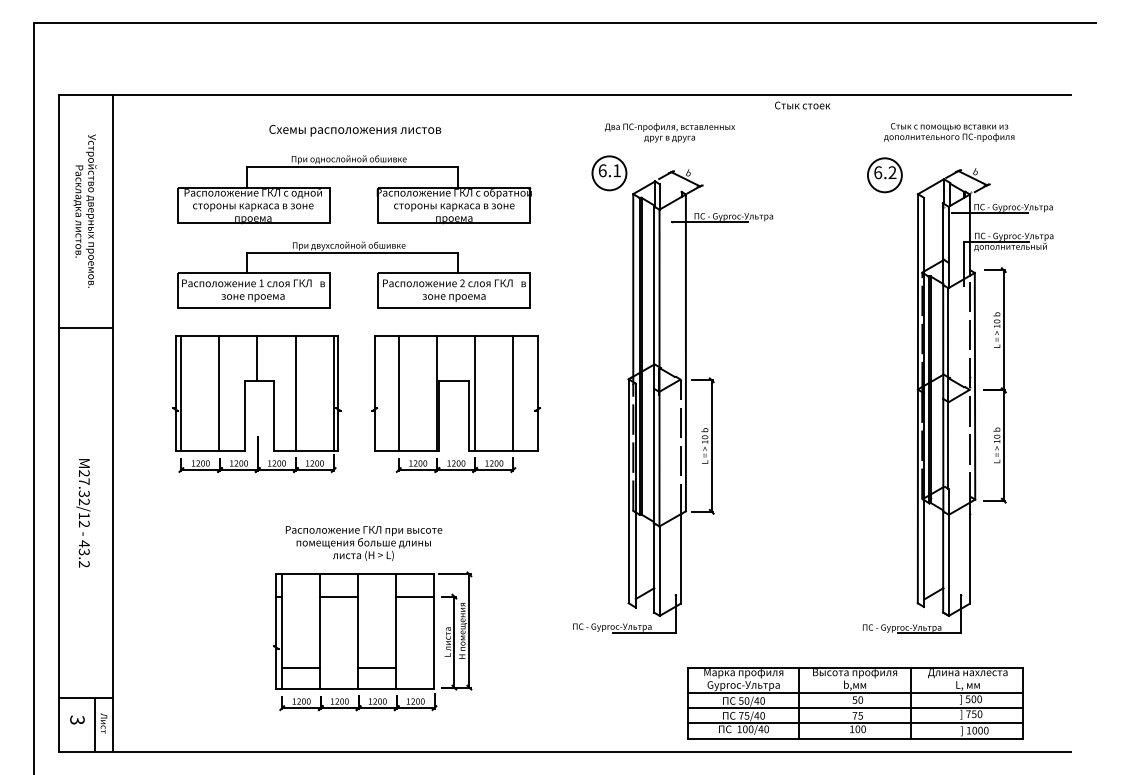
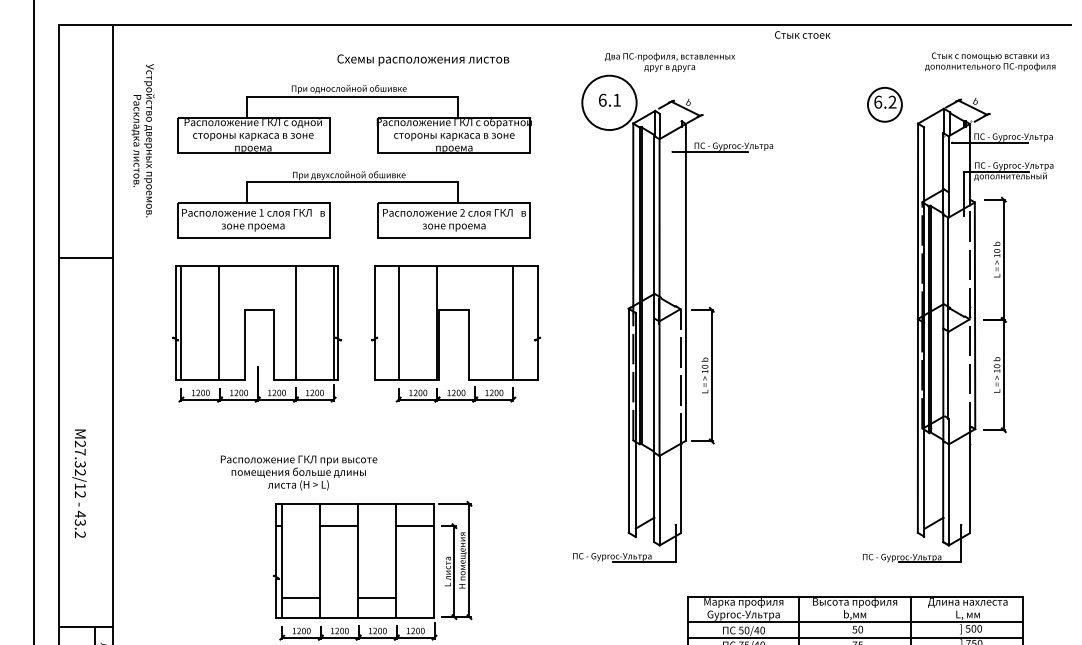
text: (355, 130) -> (423, 60), moved
text: (949, 132) -> (990, 62), moved
circle: (609, 173) -> (609, 103), size x1.6
text: (84, 210) -> (142, 140), moved
line: (257, 358) -> (257, 288), removed
line: (474, 393) -> (474, 323), removed
text: (83, 513) -> (79, 484), moved
text: (363, 543) -> (298, 473), moved

